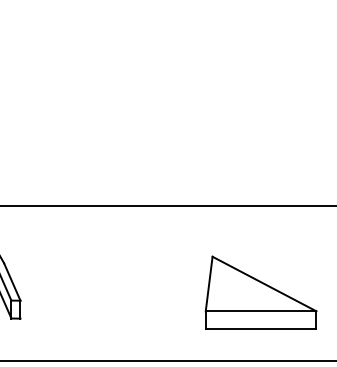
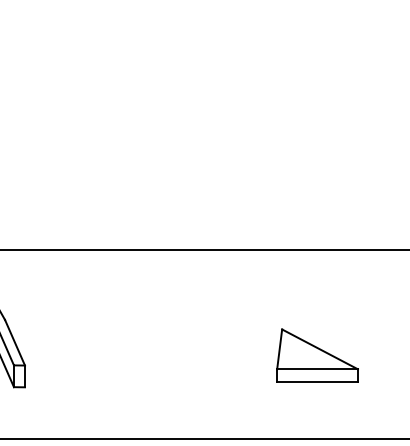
part: (260, 292) -> (316, 355), size x0.6

